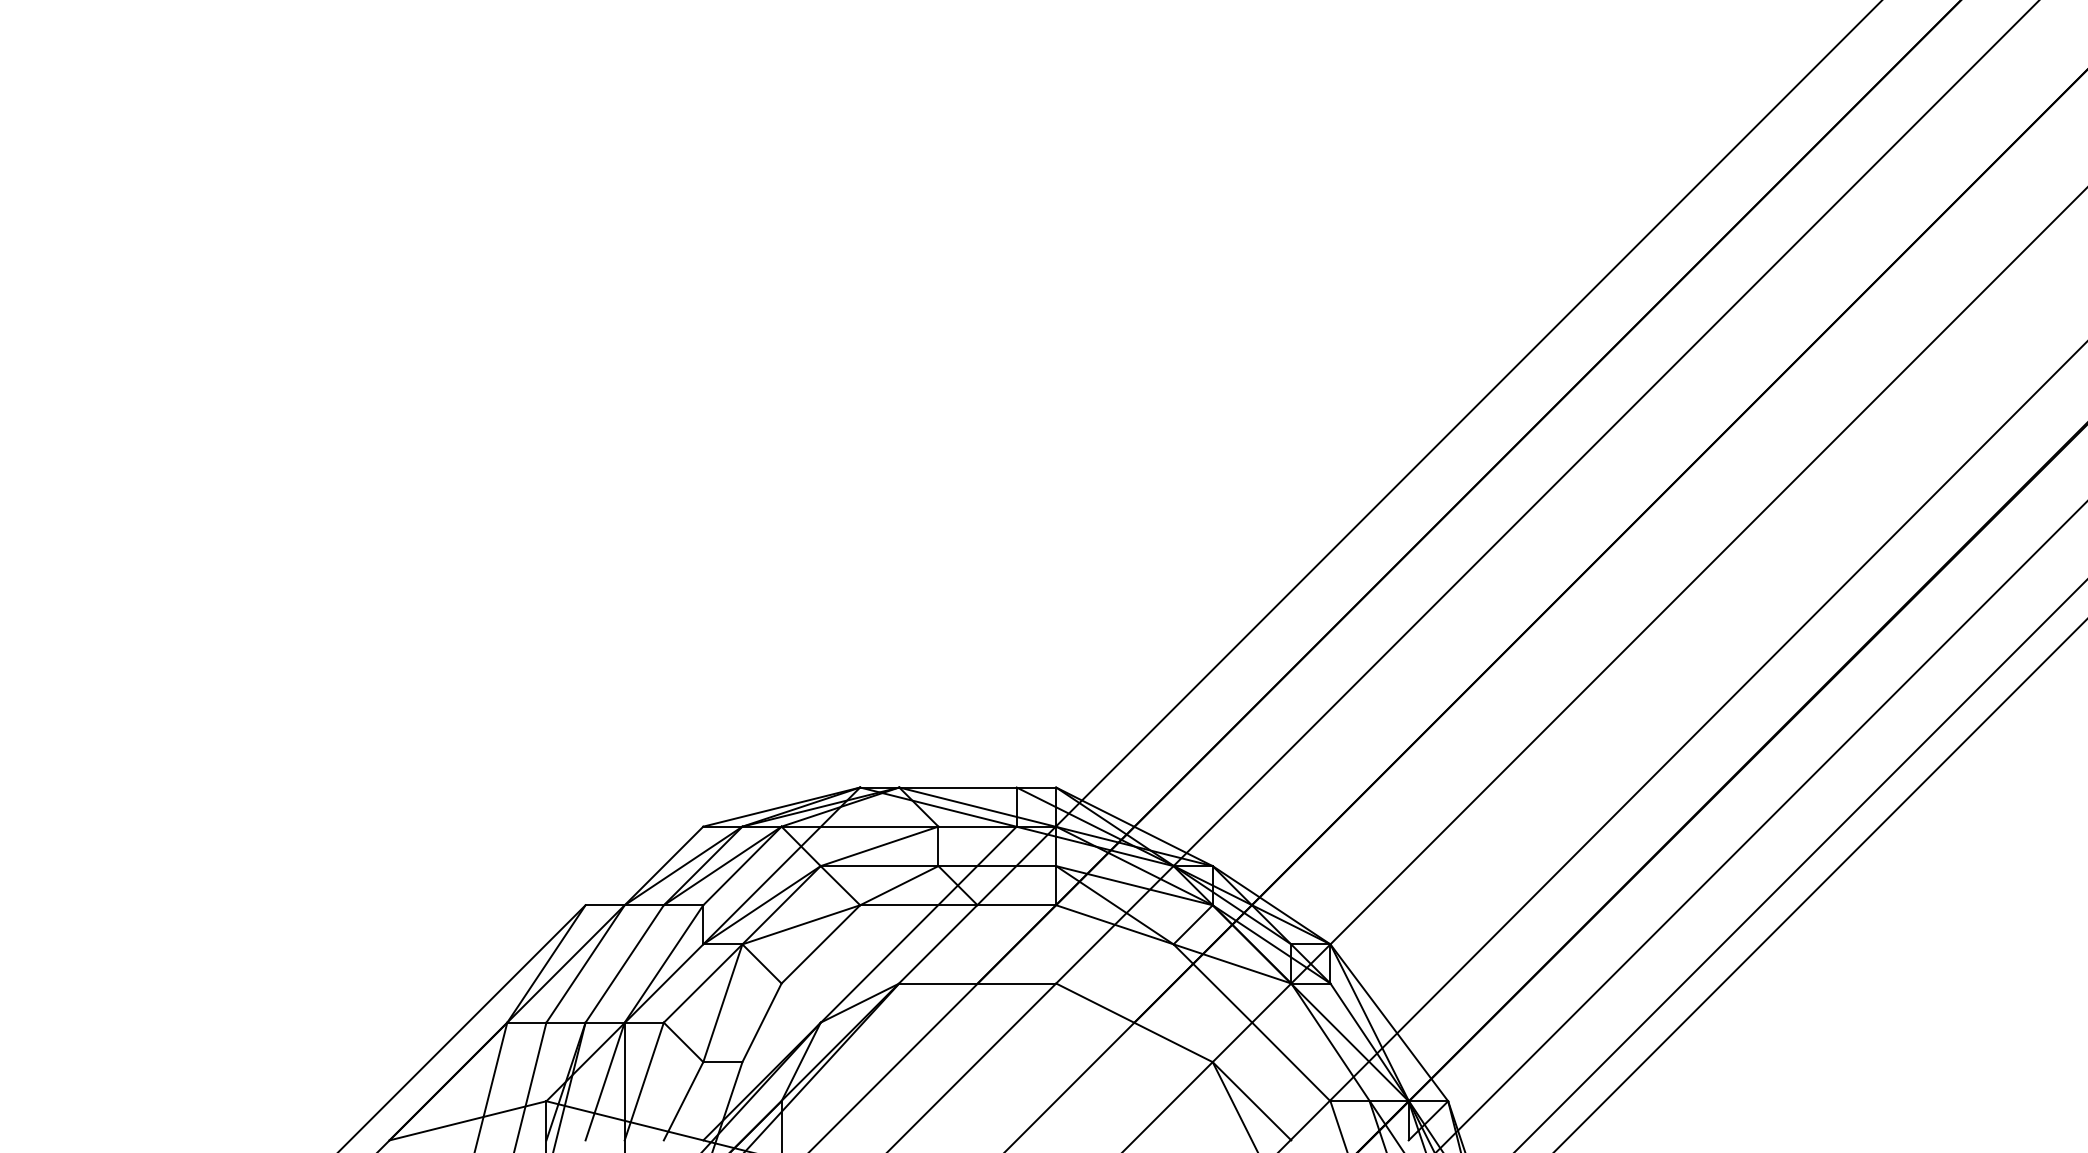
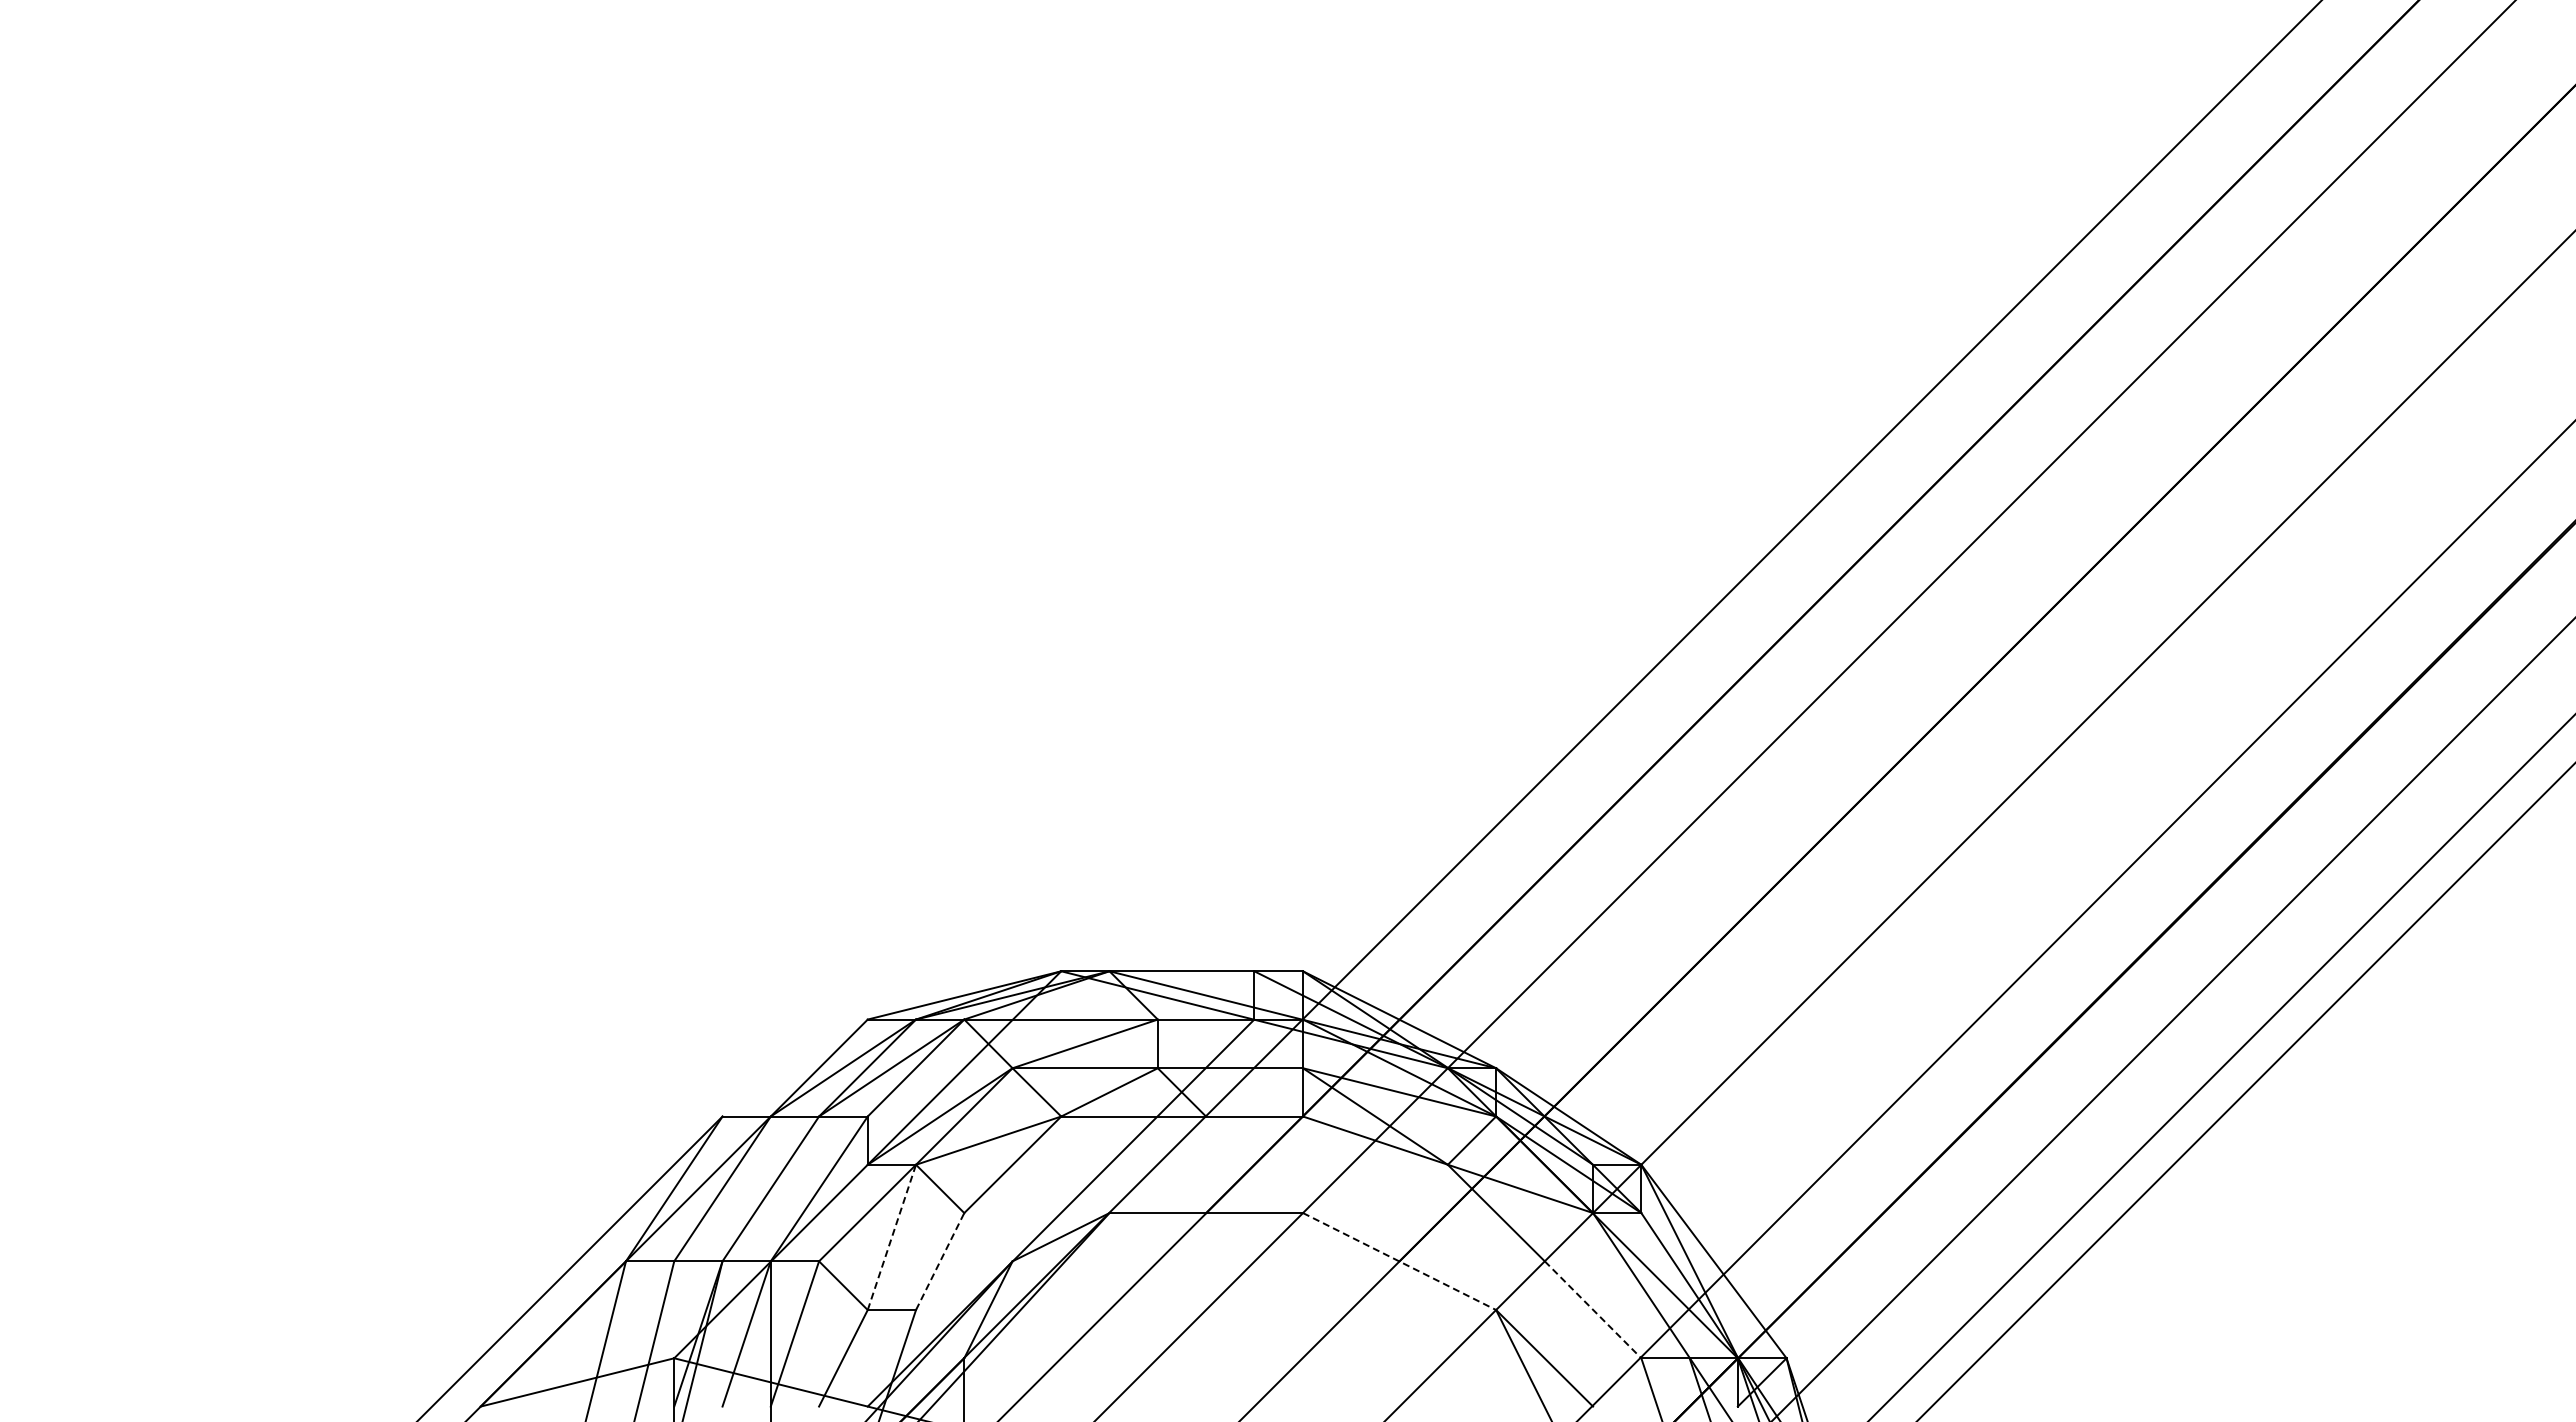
line: (722, 1003) -> (891, 1237), solid -> dashed
line: (762, 1022) -> (940, 1261), solid -> dashed
line: (1135, 1022) -> (1400, 1261), solid -> dashed
line: (1291, 1062) -> (1593, 1310), solid -> dashed

